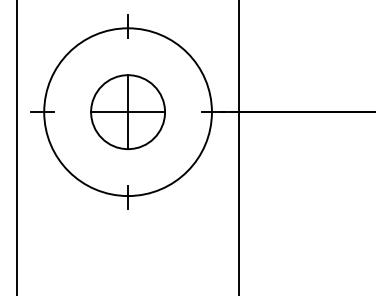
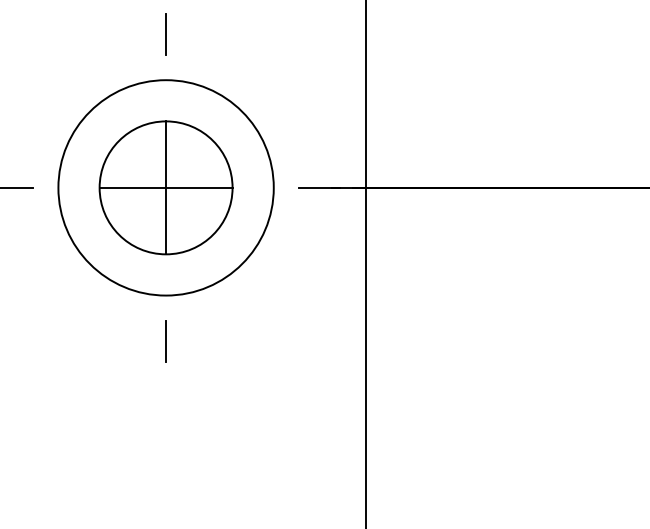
circle: (127, 112) -> (165, 188), size x0.71

